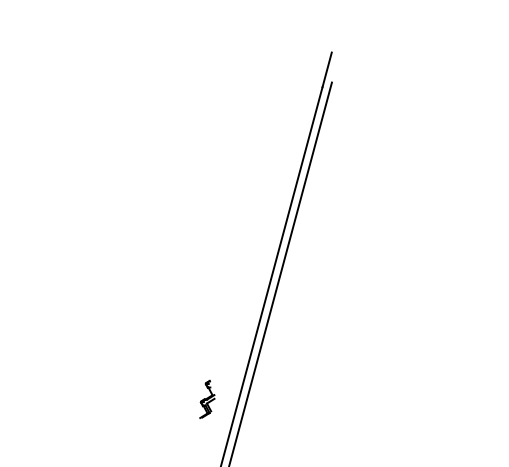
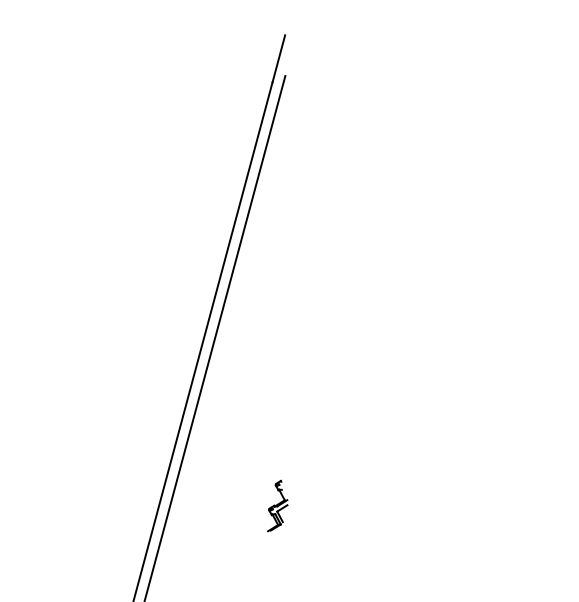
part: (207, 398) -> (277, 504), moved

